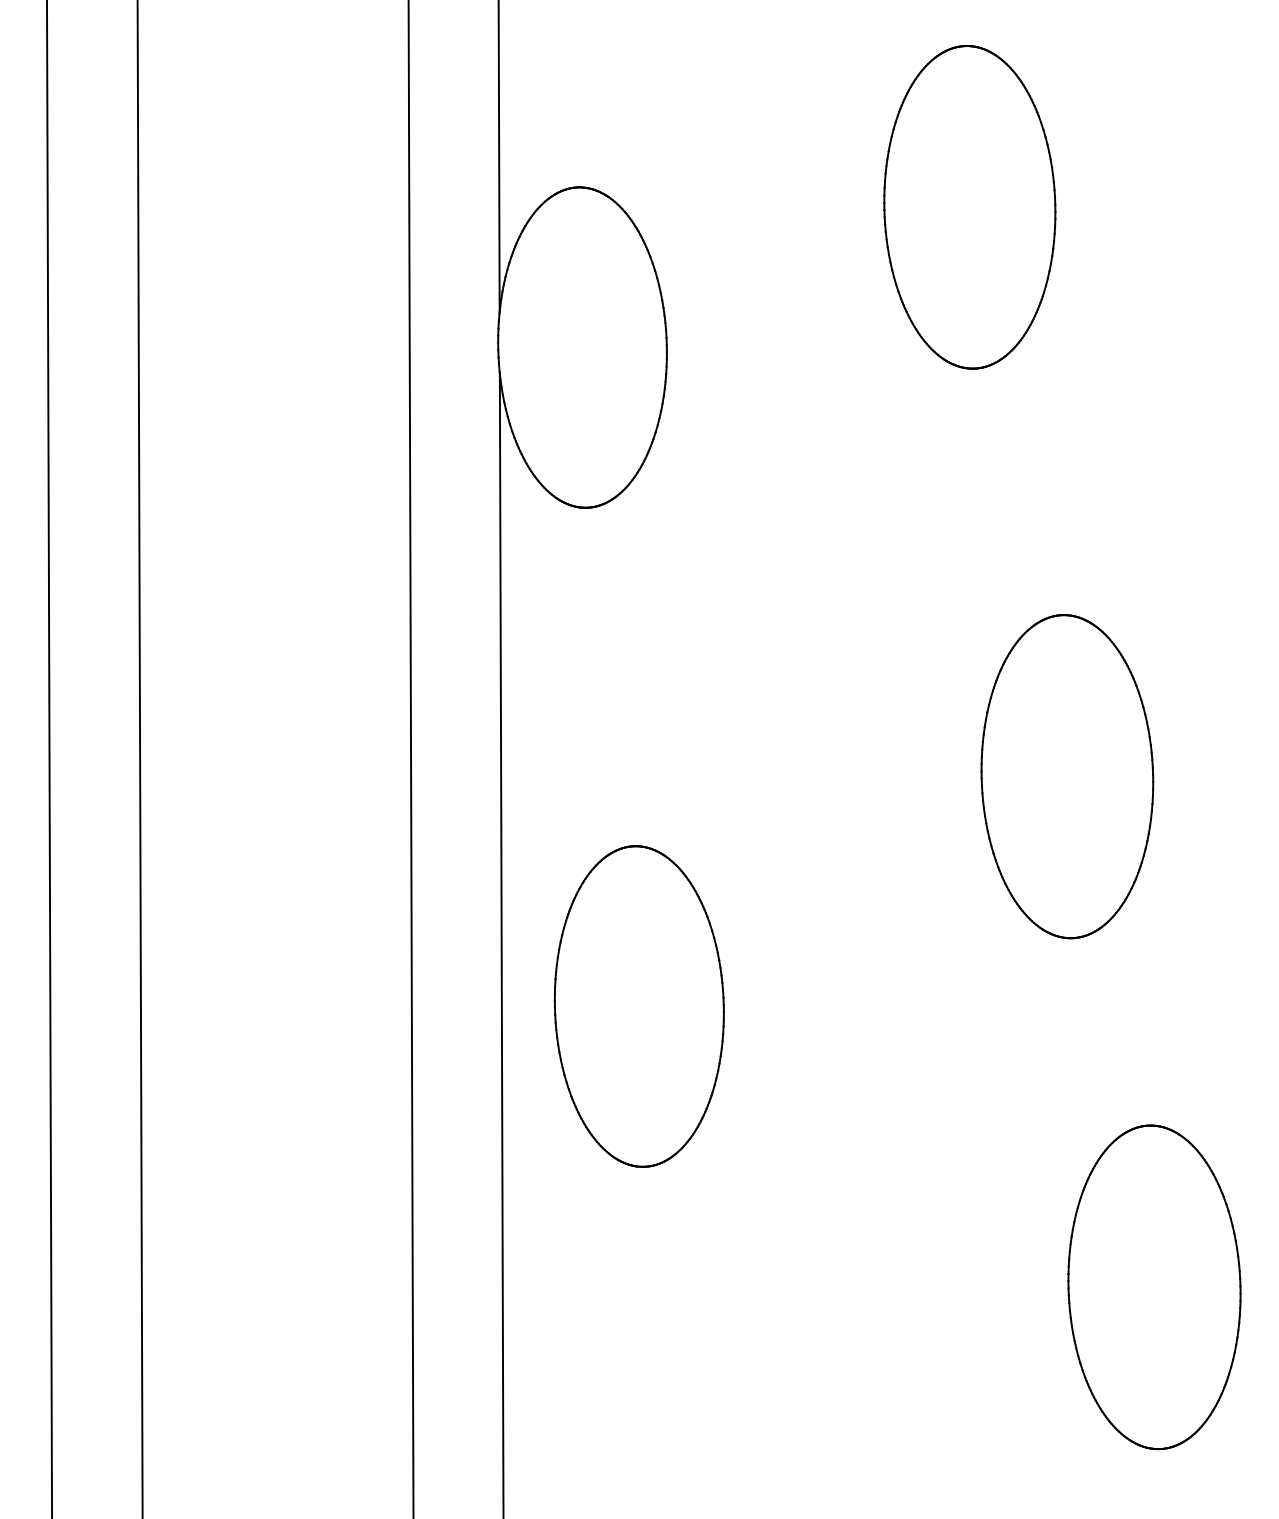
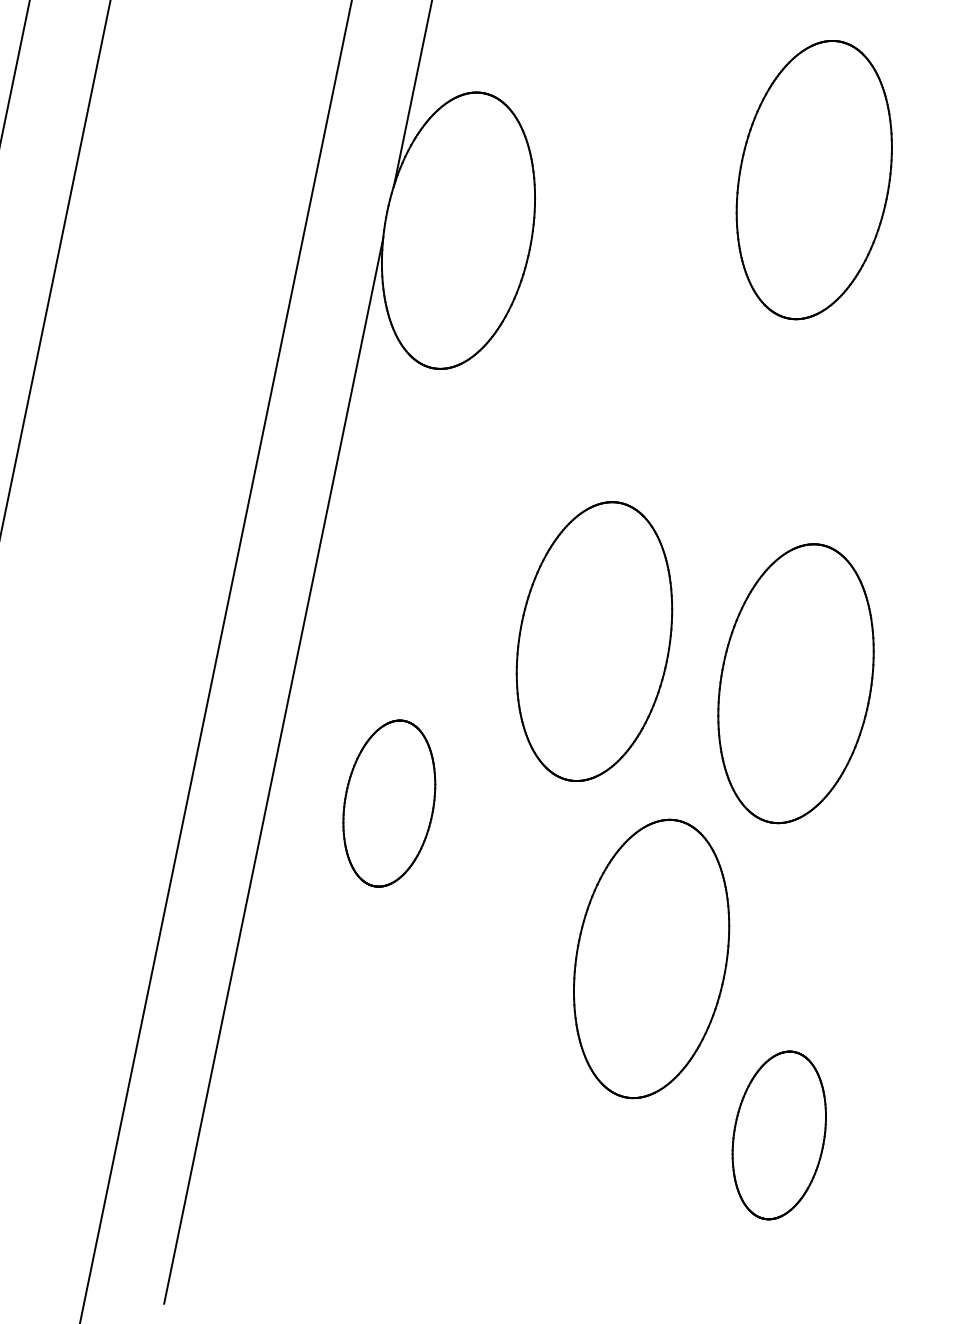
part: (831, 776) -> (594, 641), added
part: (638, 1006) -> (388, 803), size x0.6
part: (969, 1119) -> (651, 959), added
part: (1154, 1287) -> (779, 1135), size x0.6

